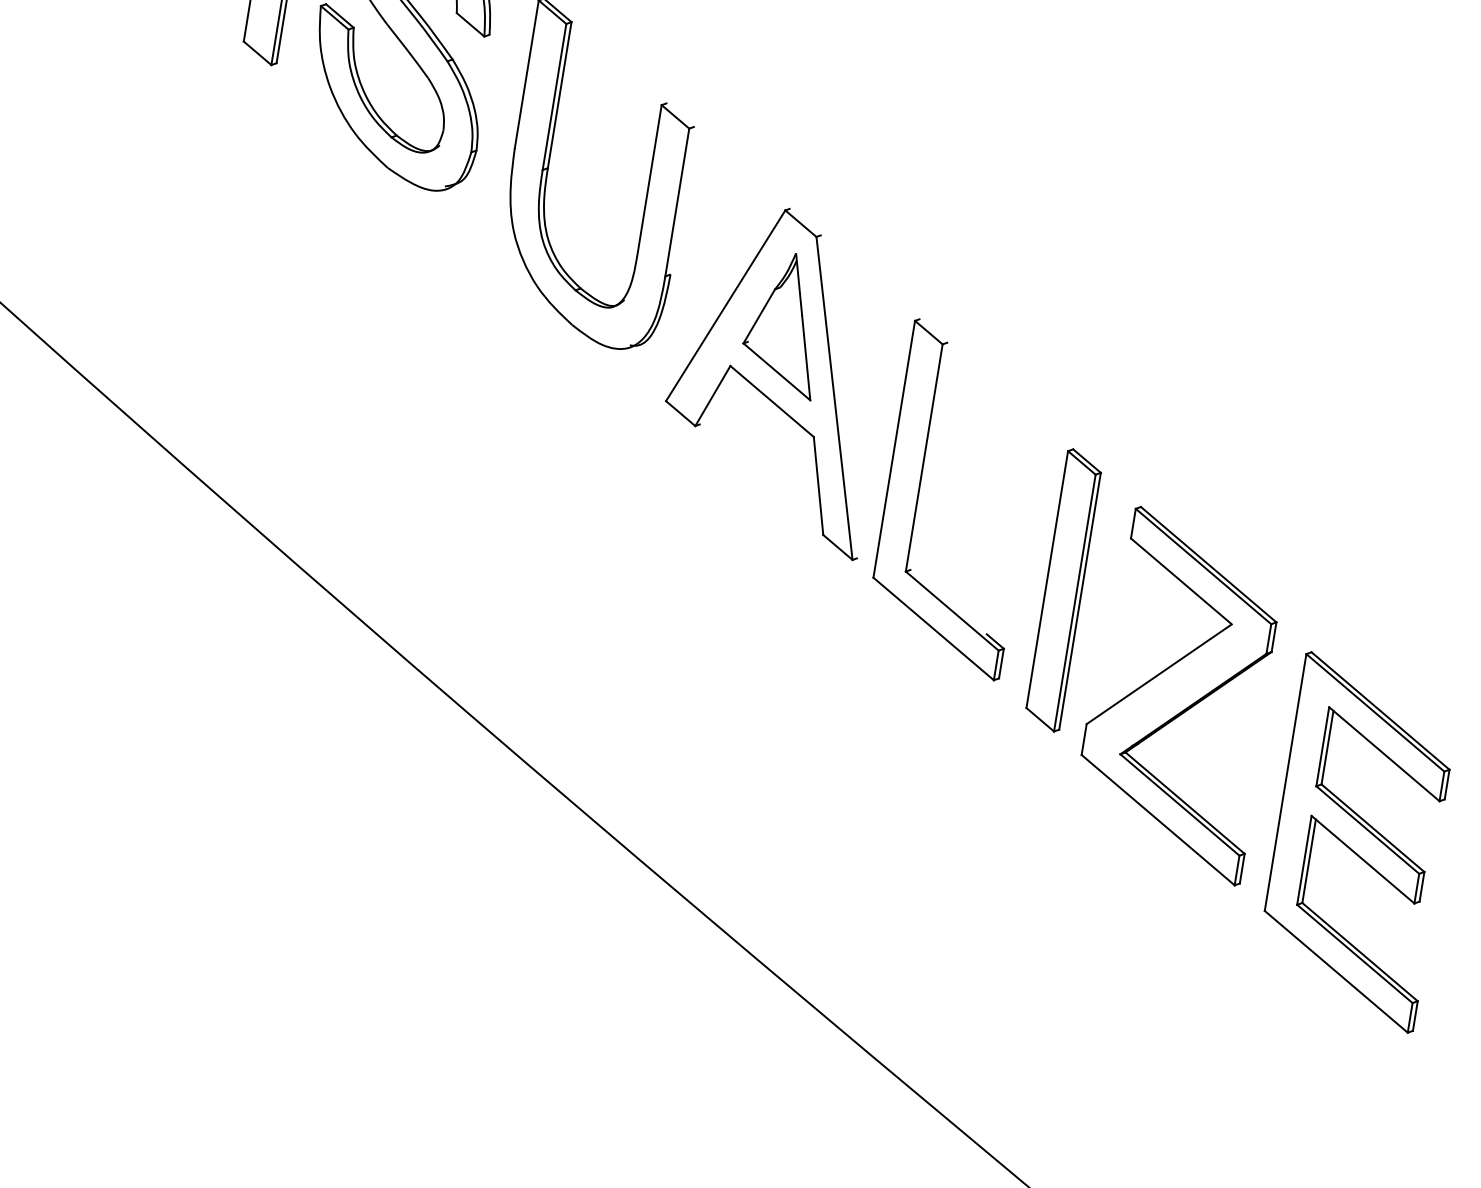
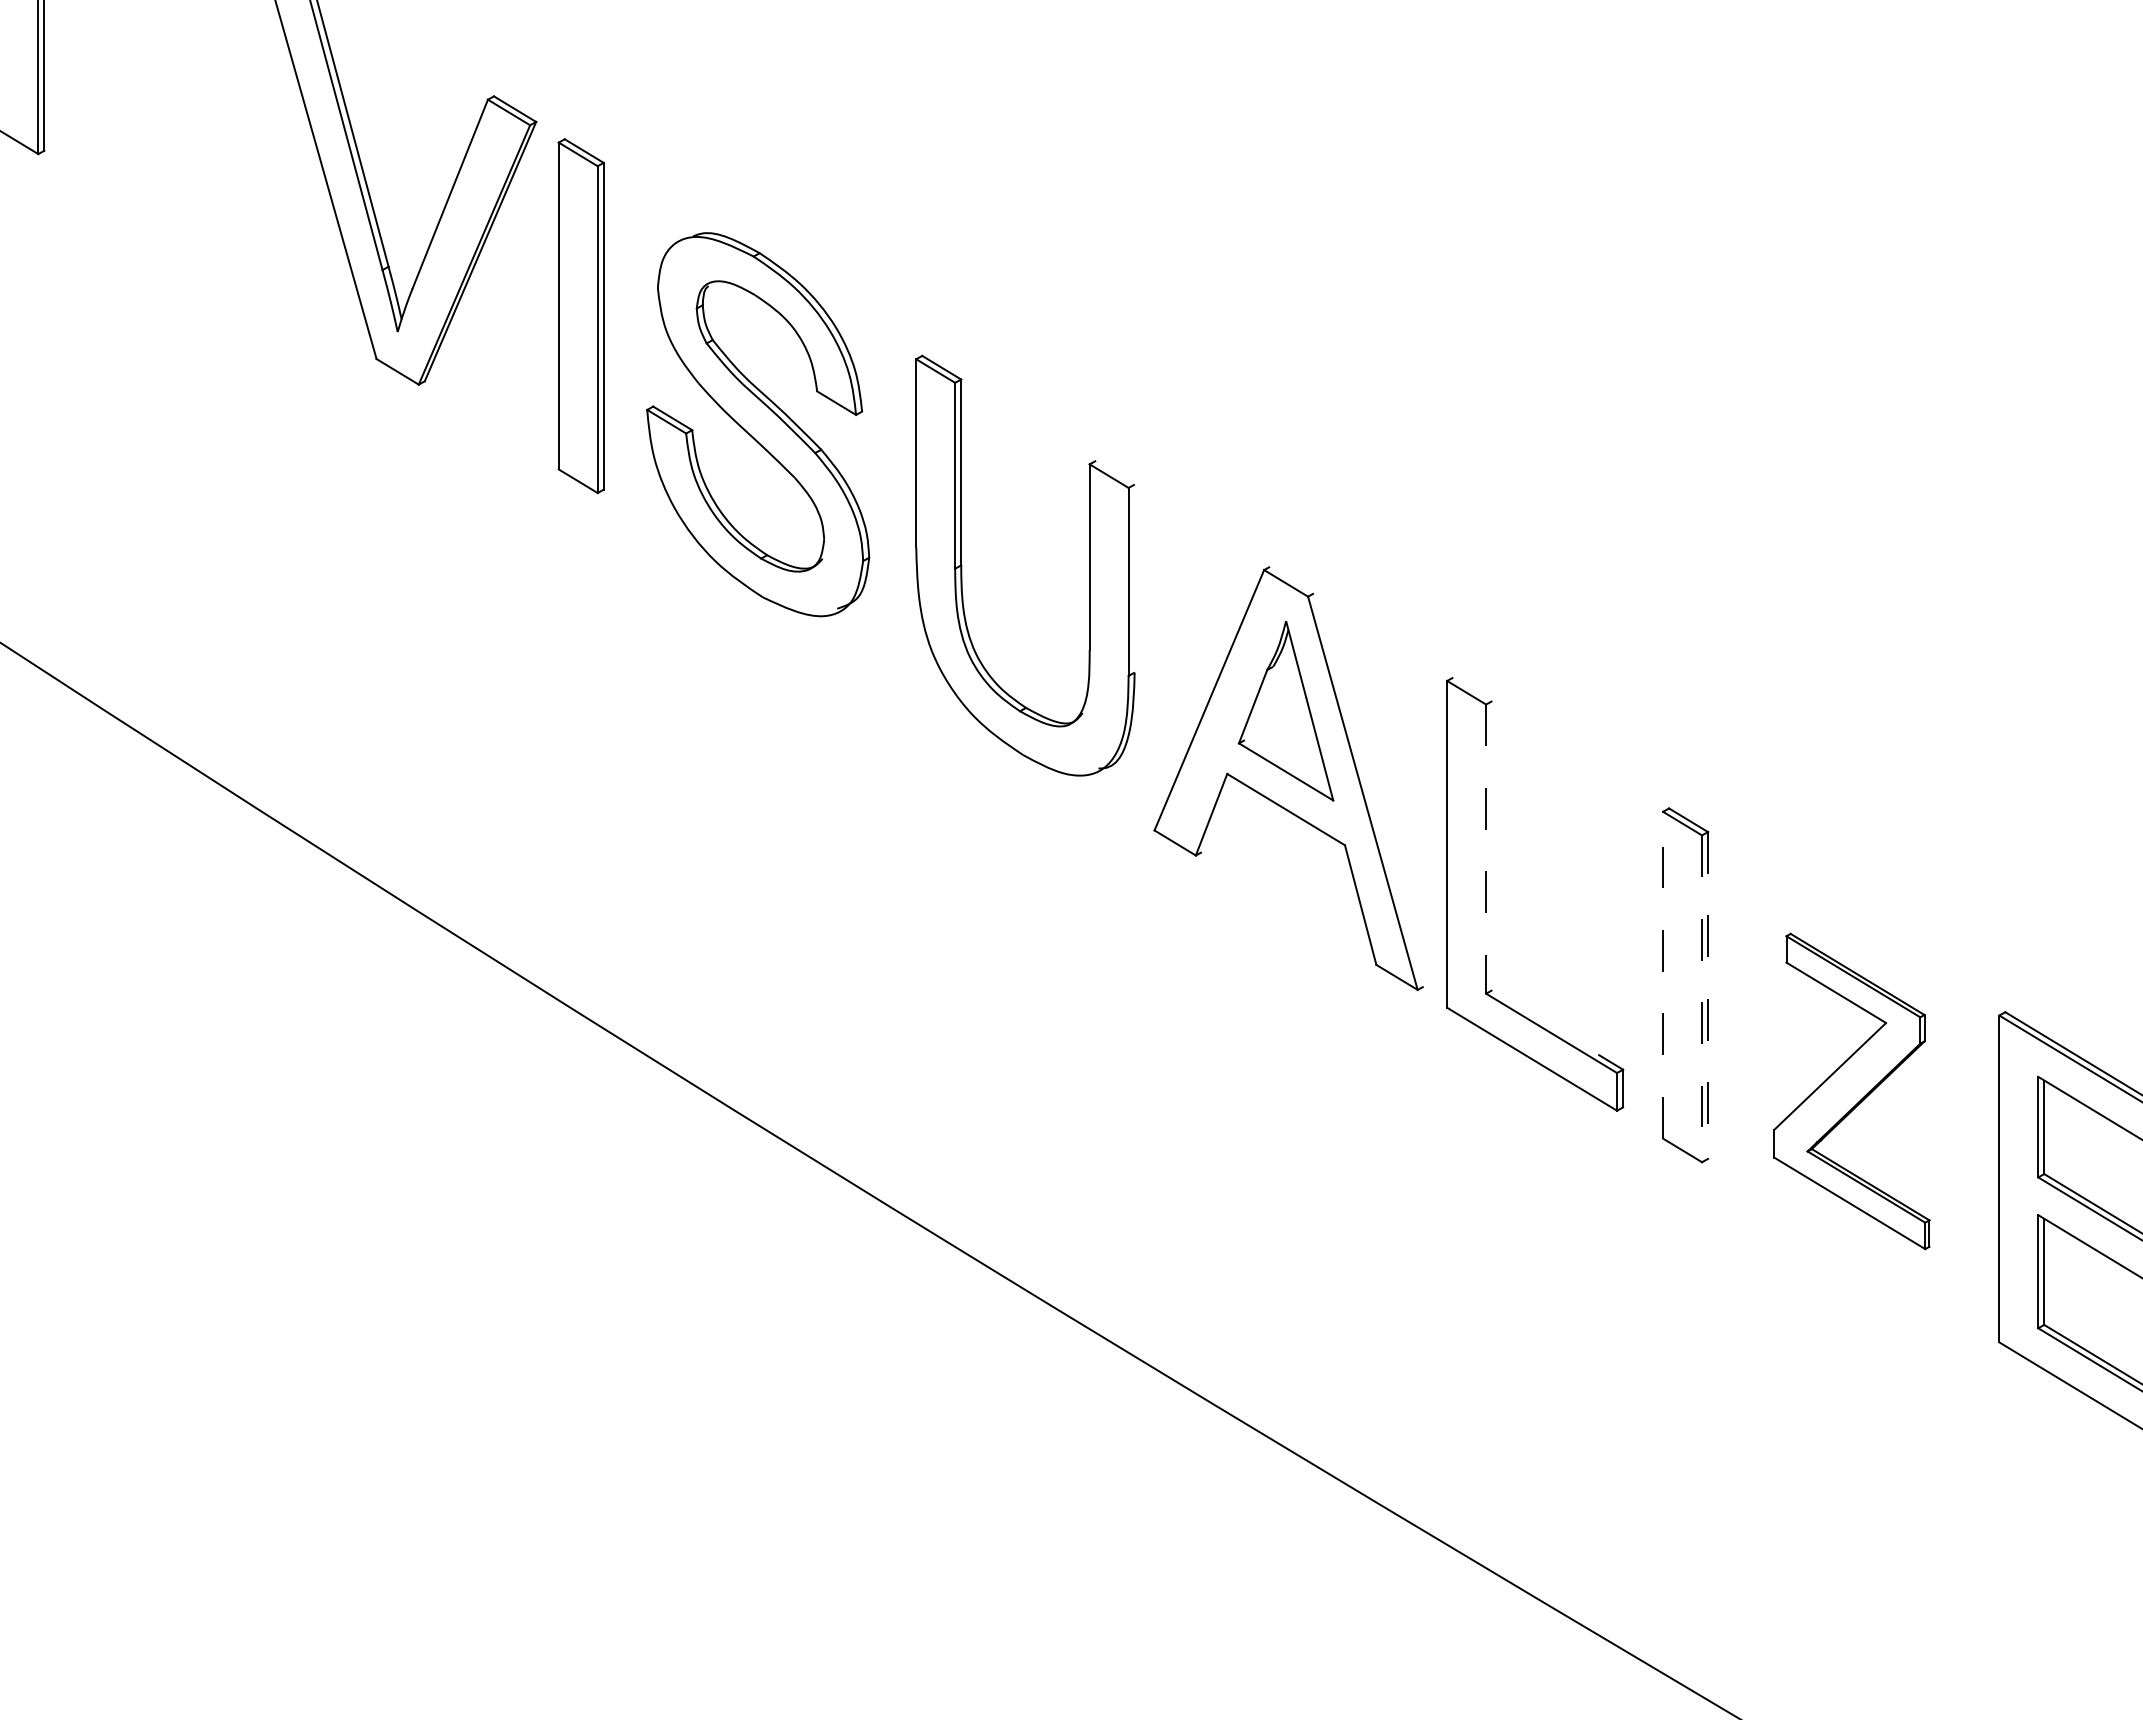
line: (924, 458) -> (1486, 849), solid -> dashed
line: (1047, 579) -> (1663, 974), solid -> dashed
line: (1080, 601) -> (1708, 995), solid -> dashed
line: (1075, 603) -> (1702, 999), solid -> dashed
part: (1180, 694) -> (1851, 1091), size x0.7

